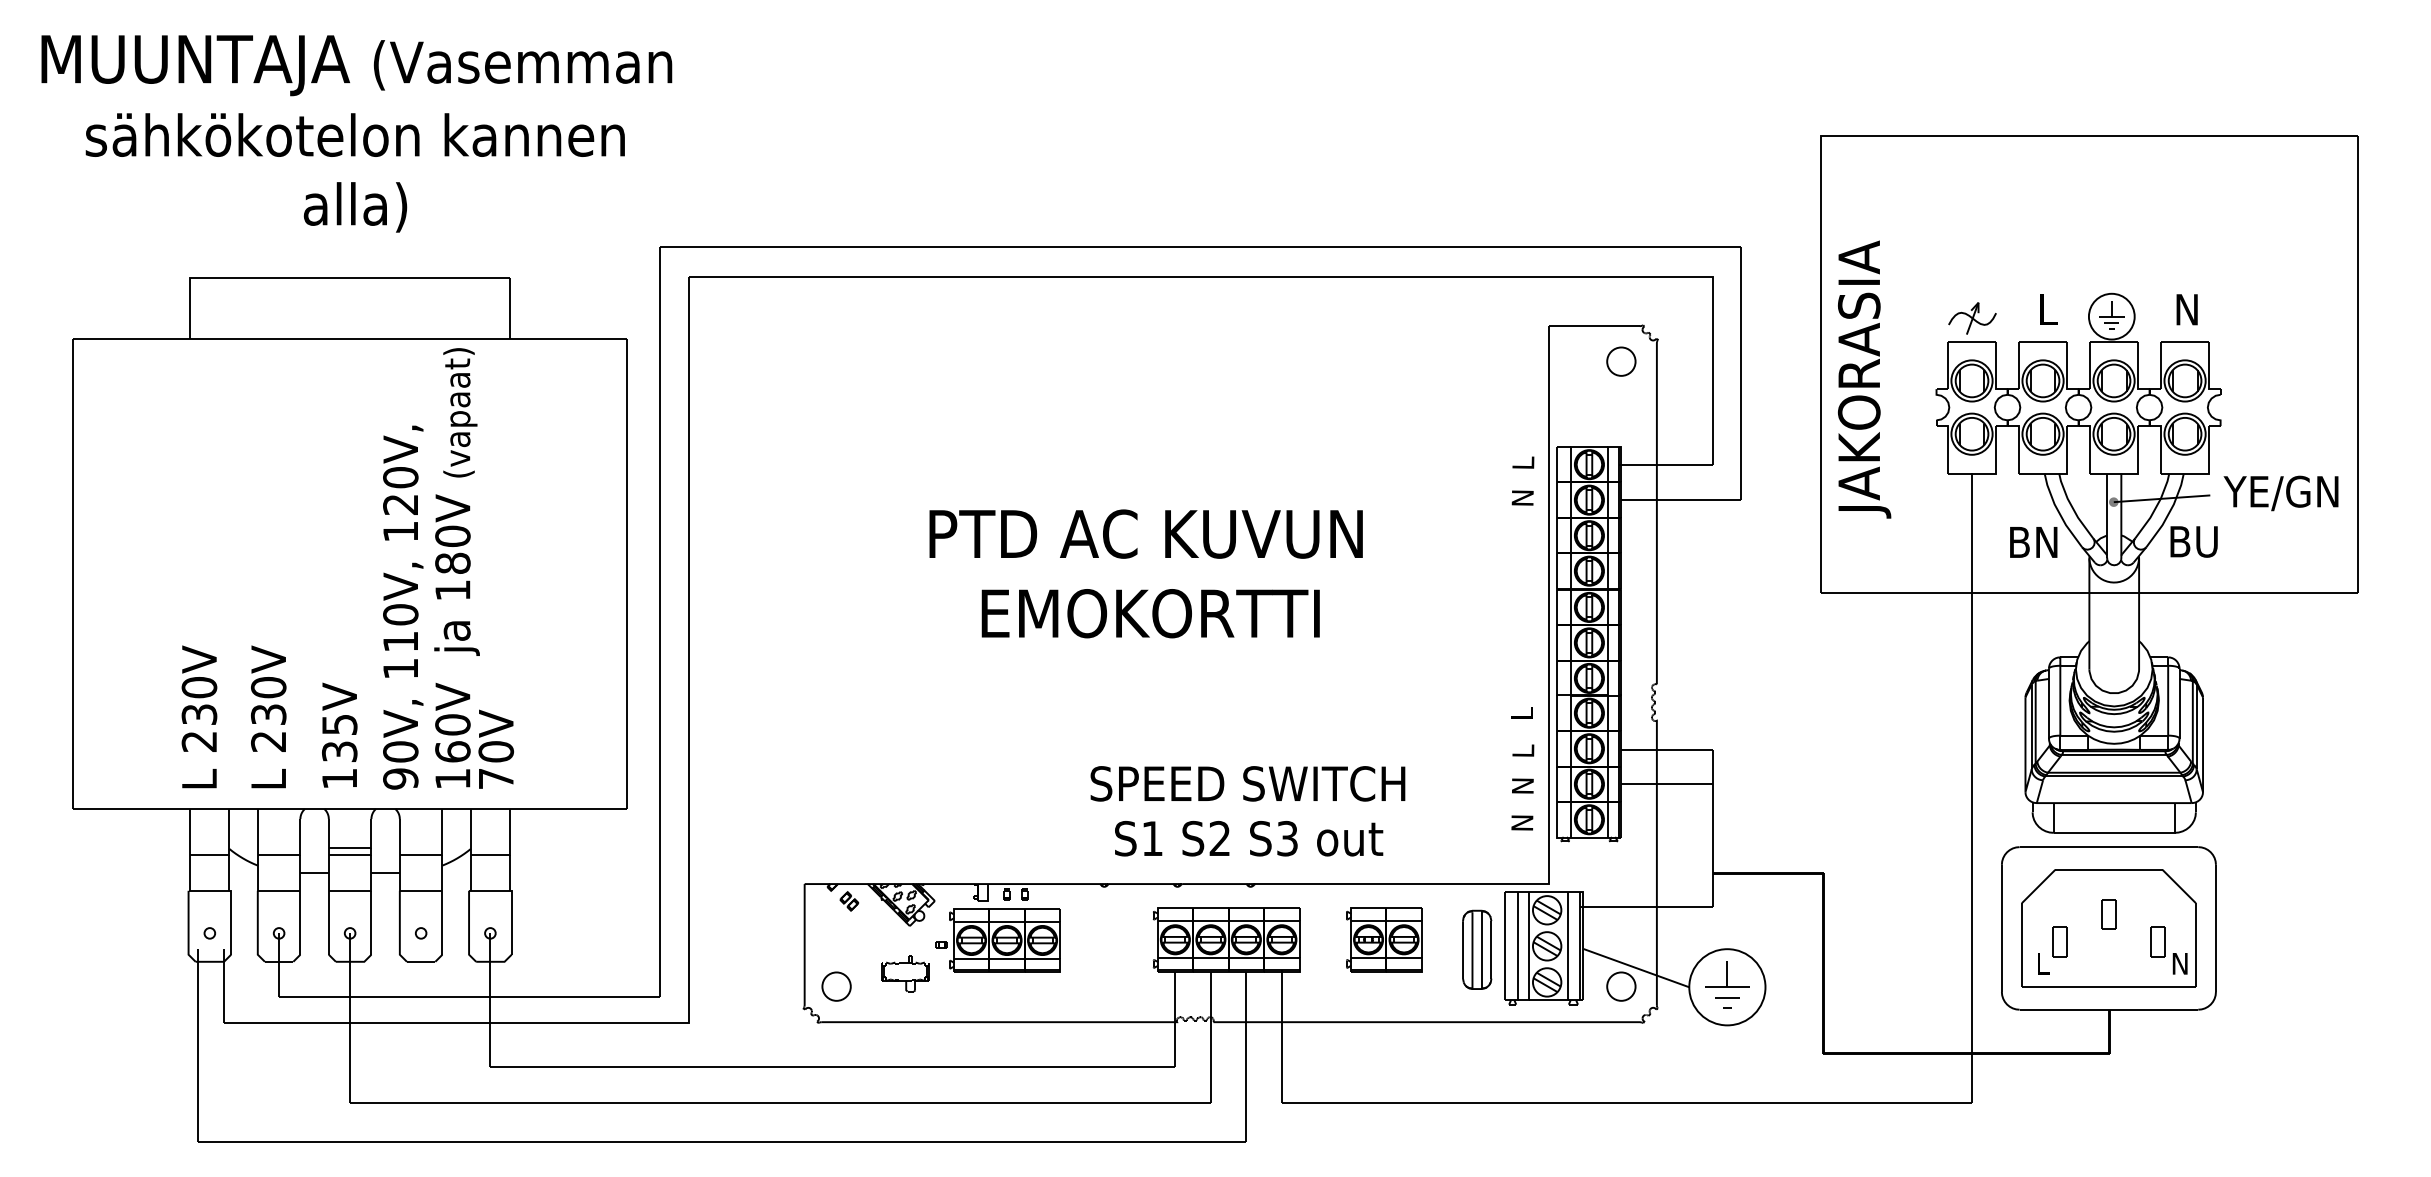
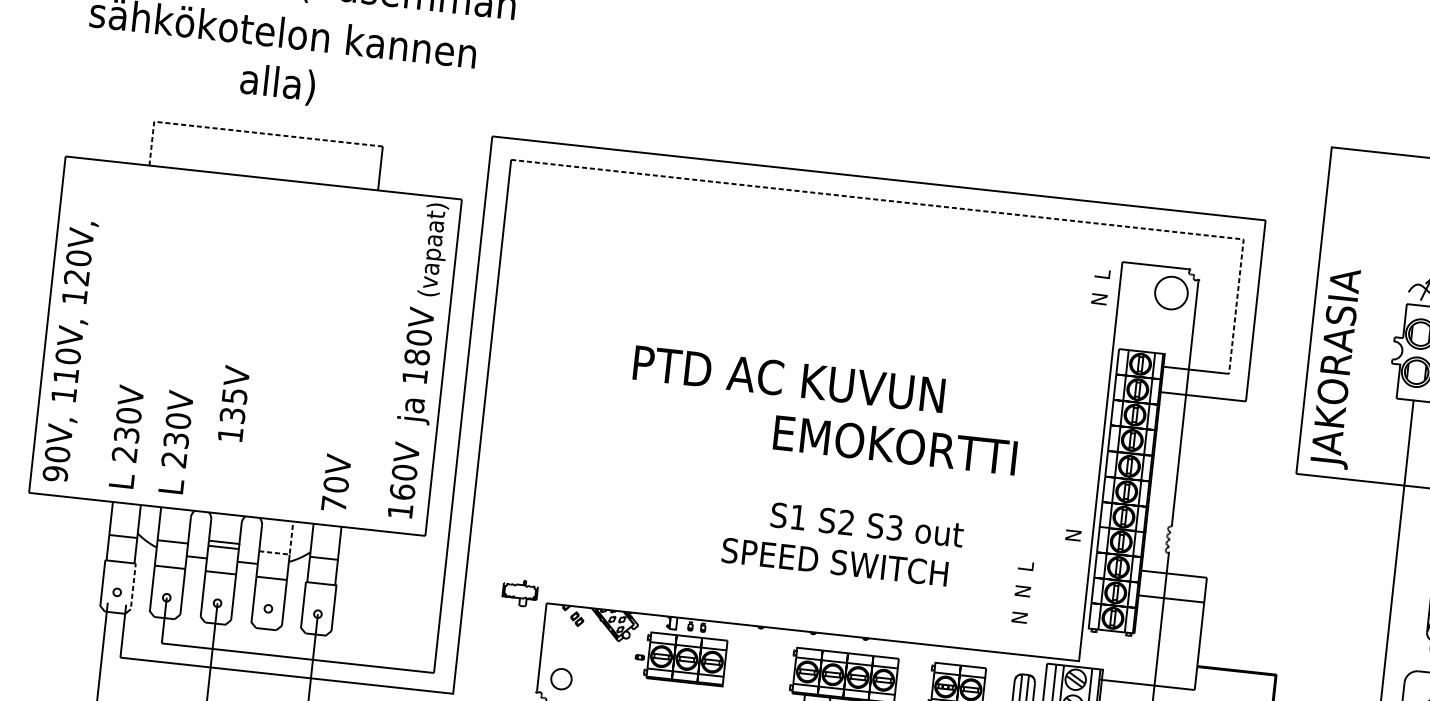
line: (1296, 276) -> (945, 206), solid -> dashed
line: (318, 277) -> (245, 131), solid -> dashed
circle: (1621, 361) -> (1171, 292), size x1.6
text: (1864, 379) -> (1339, 368), moved
text: (1522, 480) -> (1100, 286), moved
text: (1145, 533) -> (788, 378), moved
text: (456, 567) -> (419, 360), moved
text: (403, 607) -> (70, 351), moved
text: (1150, 613) -> (895, 445), moved
text: (1522, 711) -> (1073, 535), L -> N
text: (339, 734) -> (233, 403), moved
text: (1247, 783) -> (834, 561), moved
text: (1522, 787) -> (1022, 592), moved
text: (1249, 838) -> (867, 524), moved
line: (442, 853) -> (289, 553), solid -> dashed
line: (231, 921) -> (133, 585), solid -> dashed
part: (905, 973) -> (520, 592), moved

